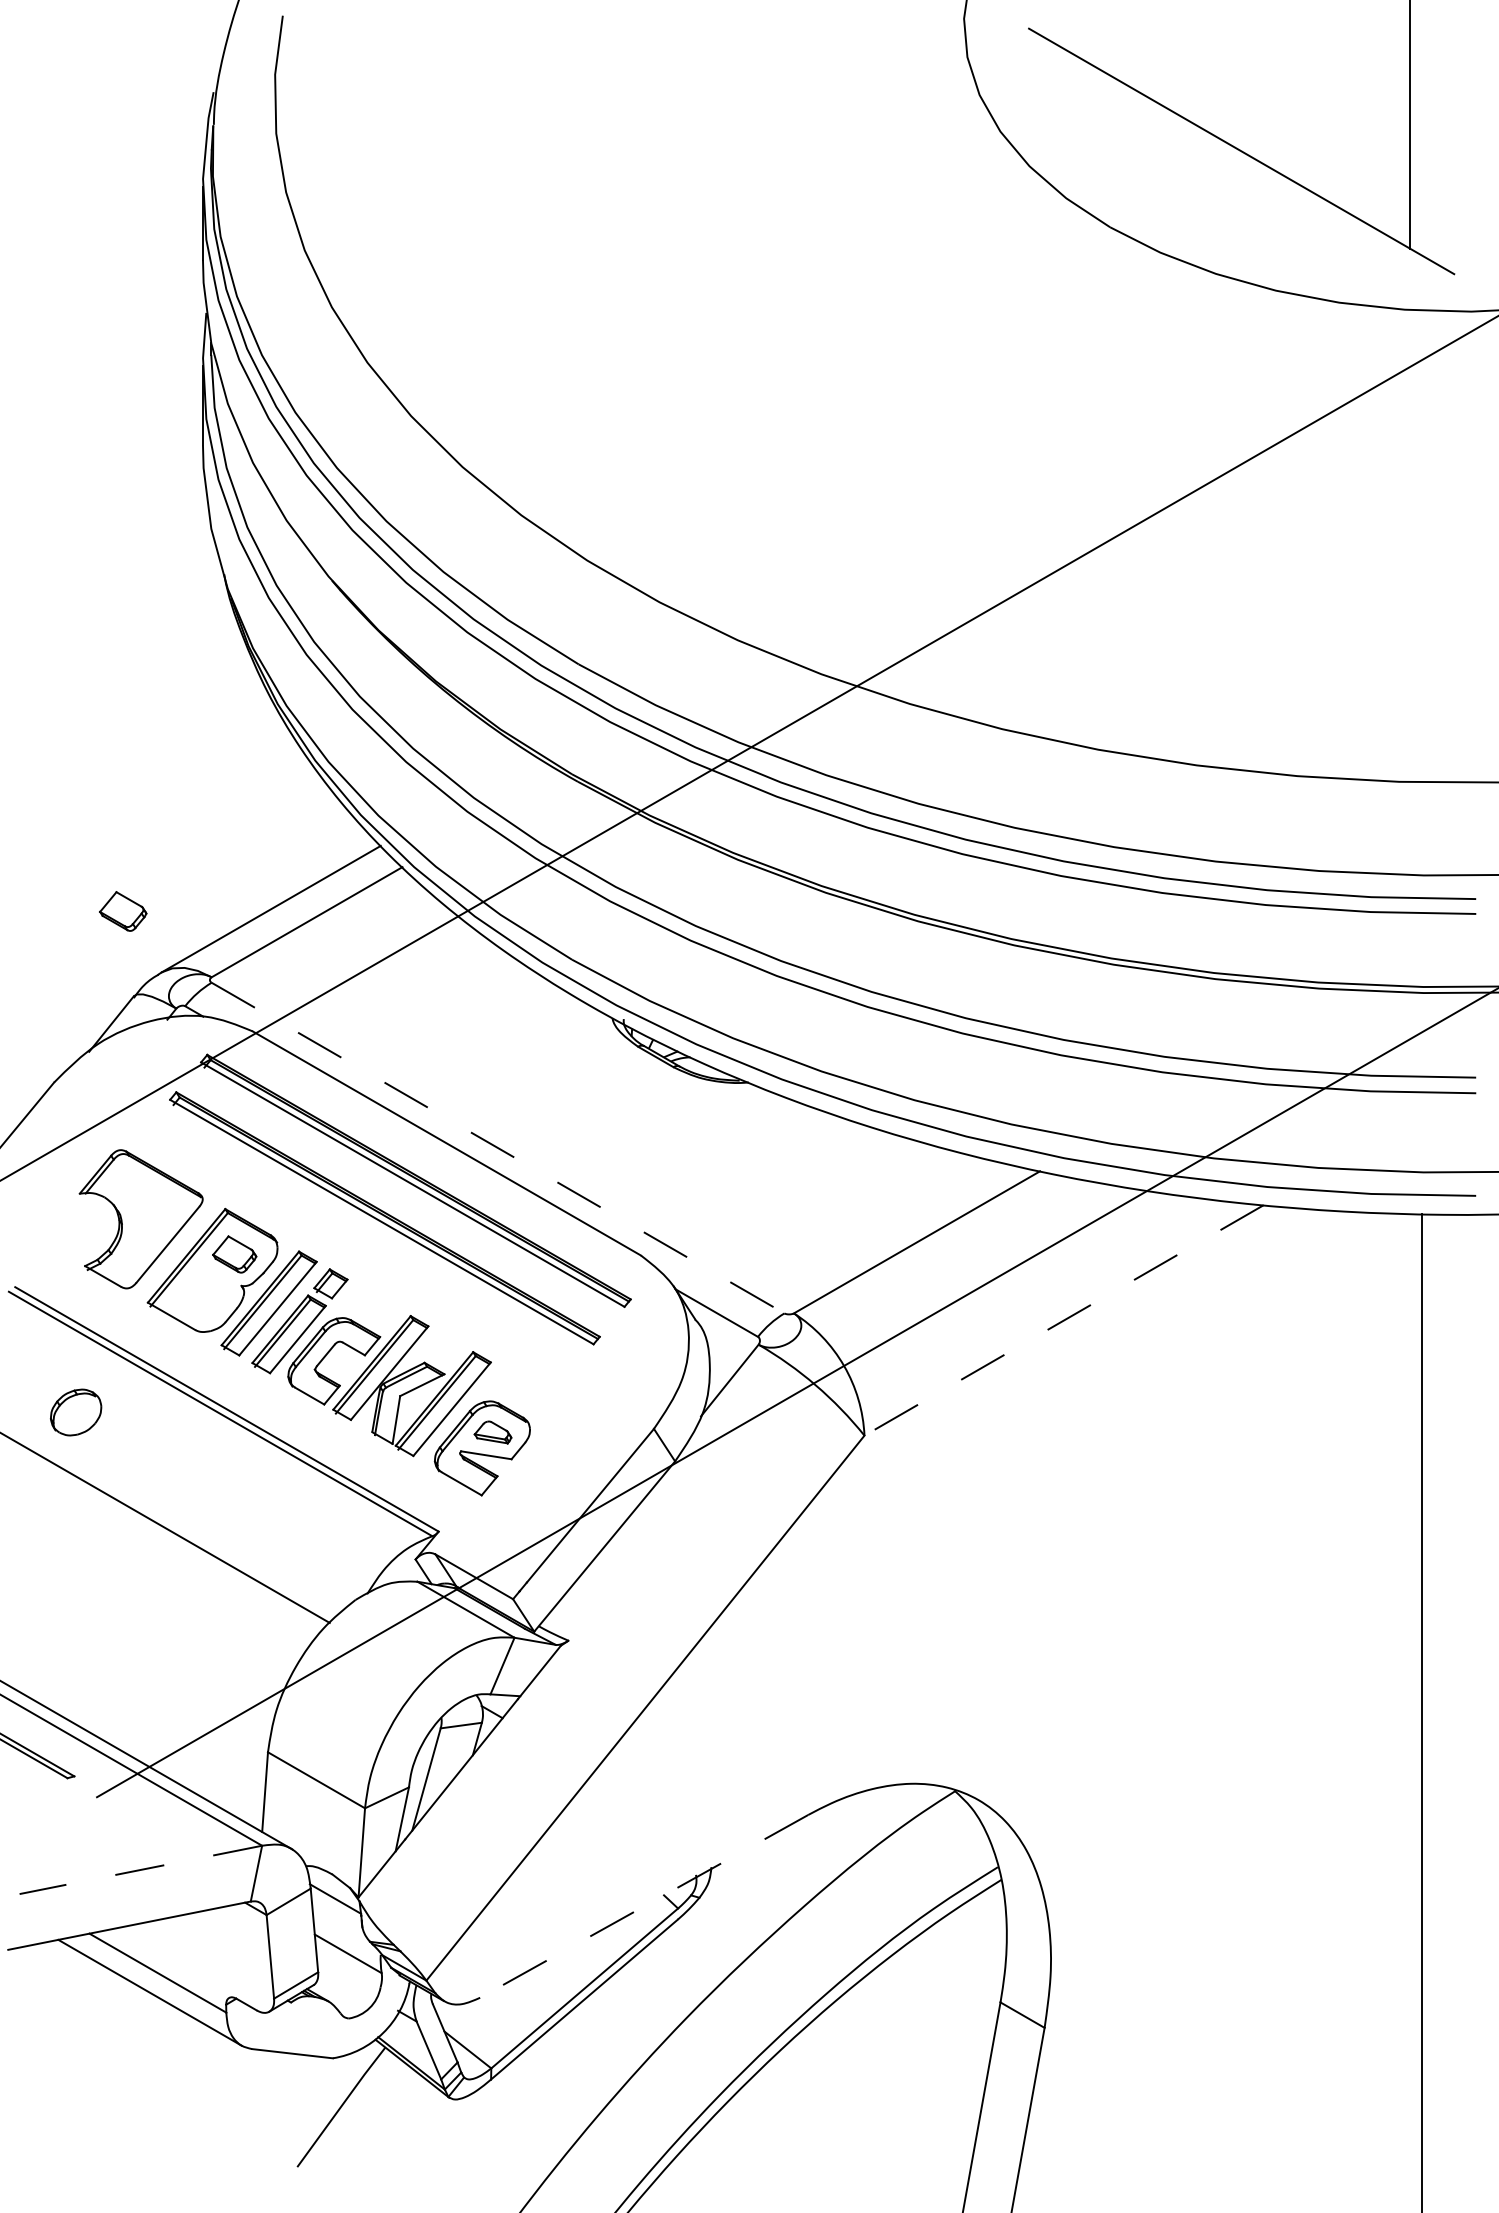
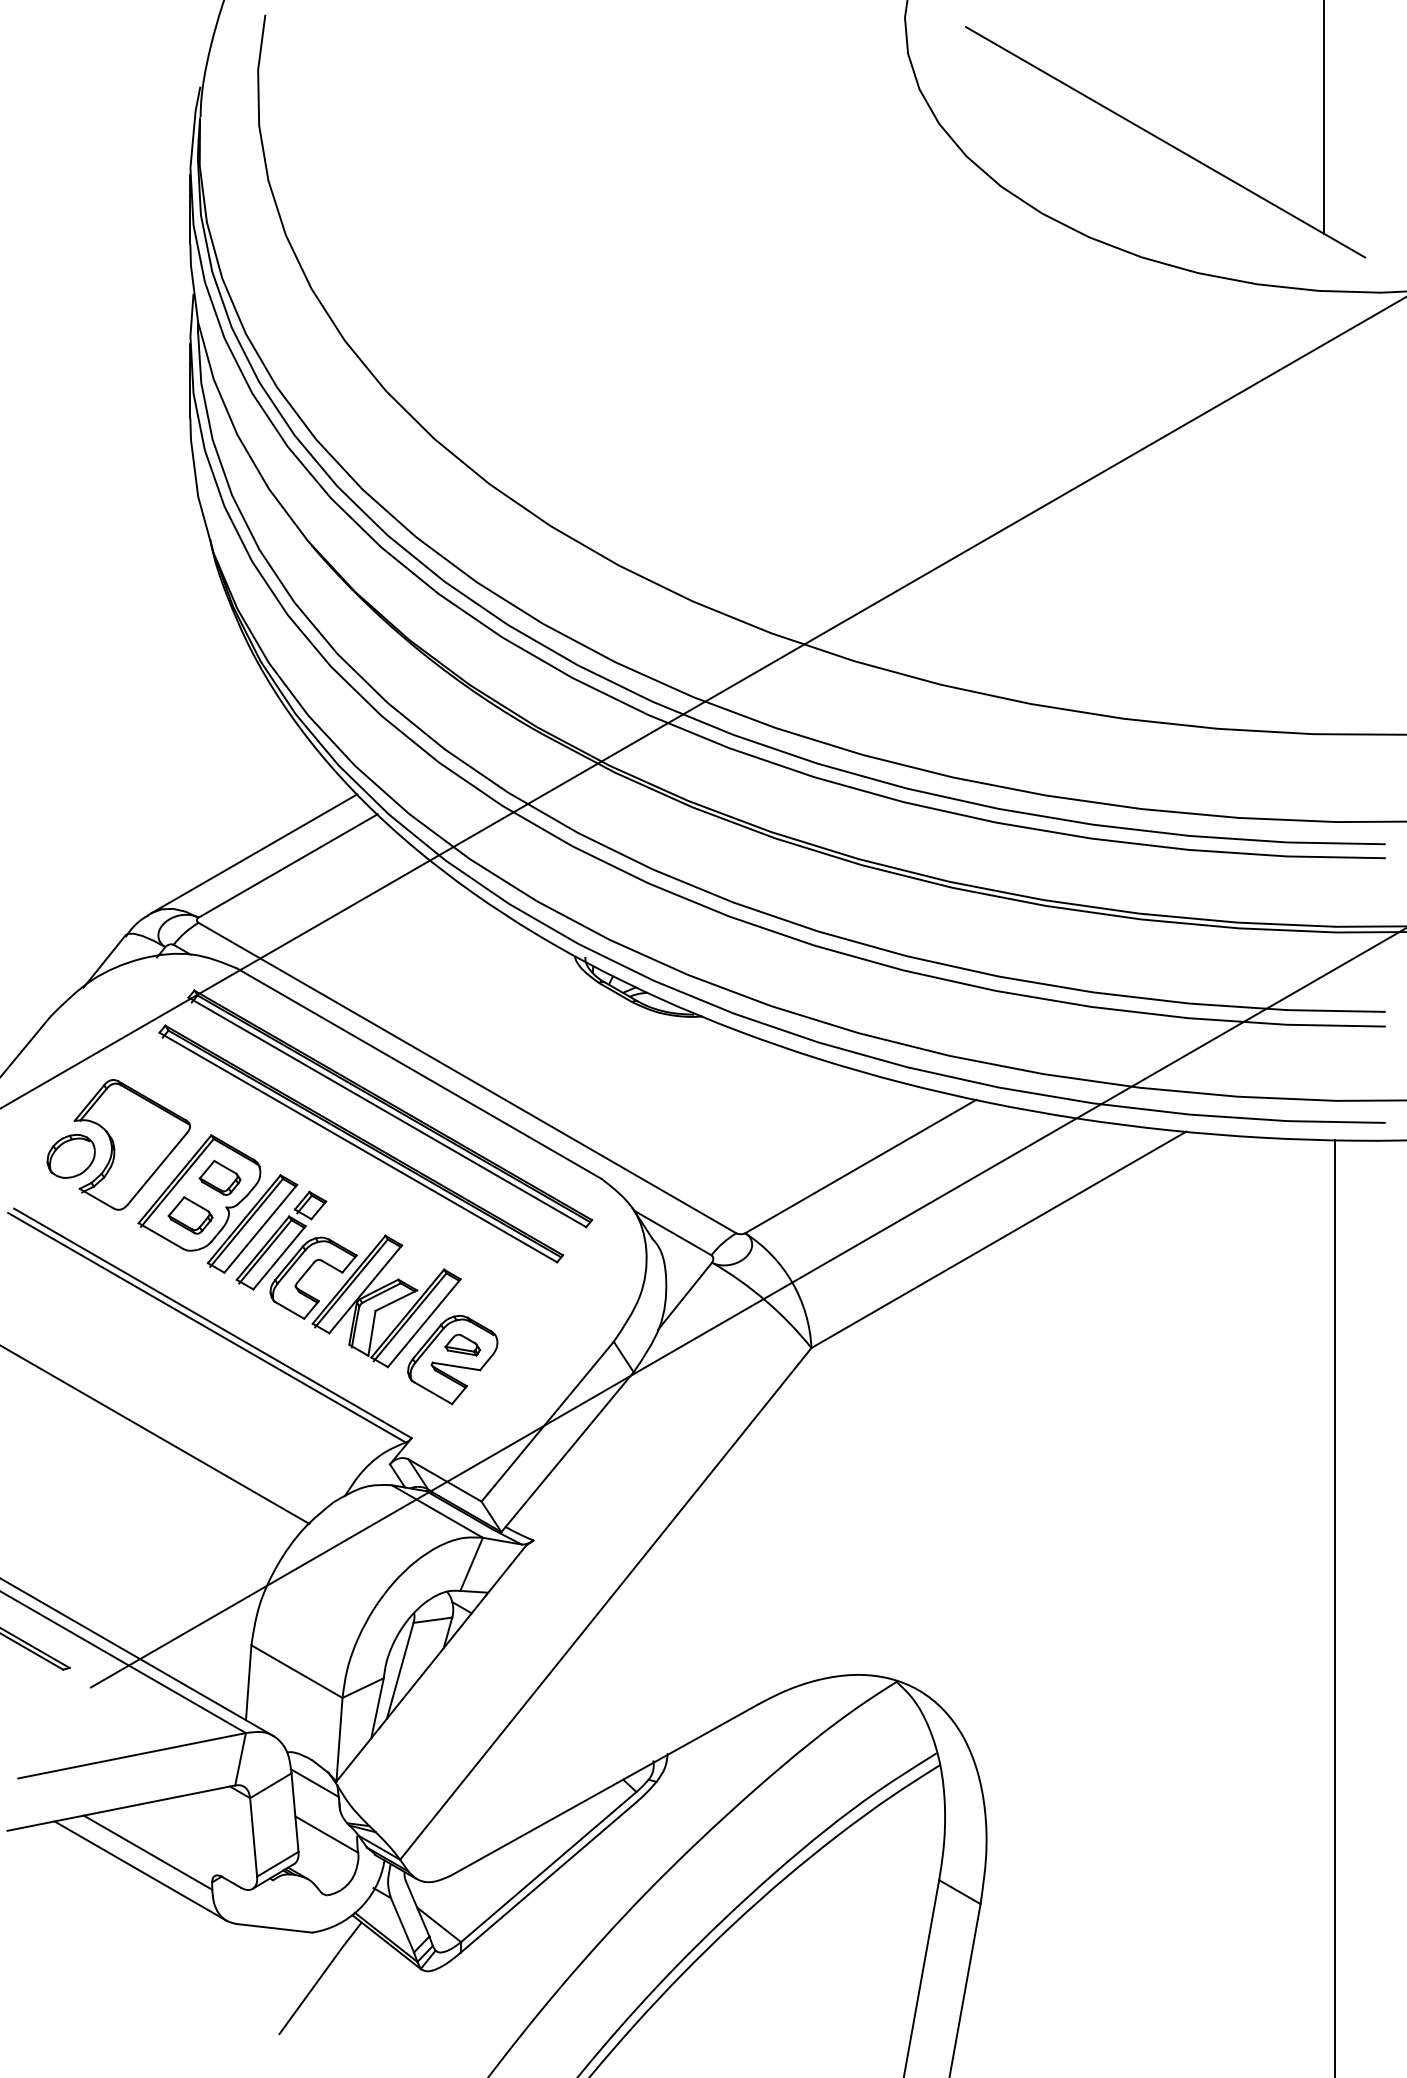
part: (123, 911) -> (190, 1215), moved
line: (498, 1148) -> (467, 1078), dashed -> solid
line: (1063, 1320) -> (998, 1239), dashed -> solid
part: (76, 1412) -> (71, 1156), moved
line: (140, 1869) -> (131, 1755), dashed -> solid
line: (644, 1906) -> (604, 1790), dashed -> solid

